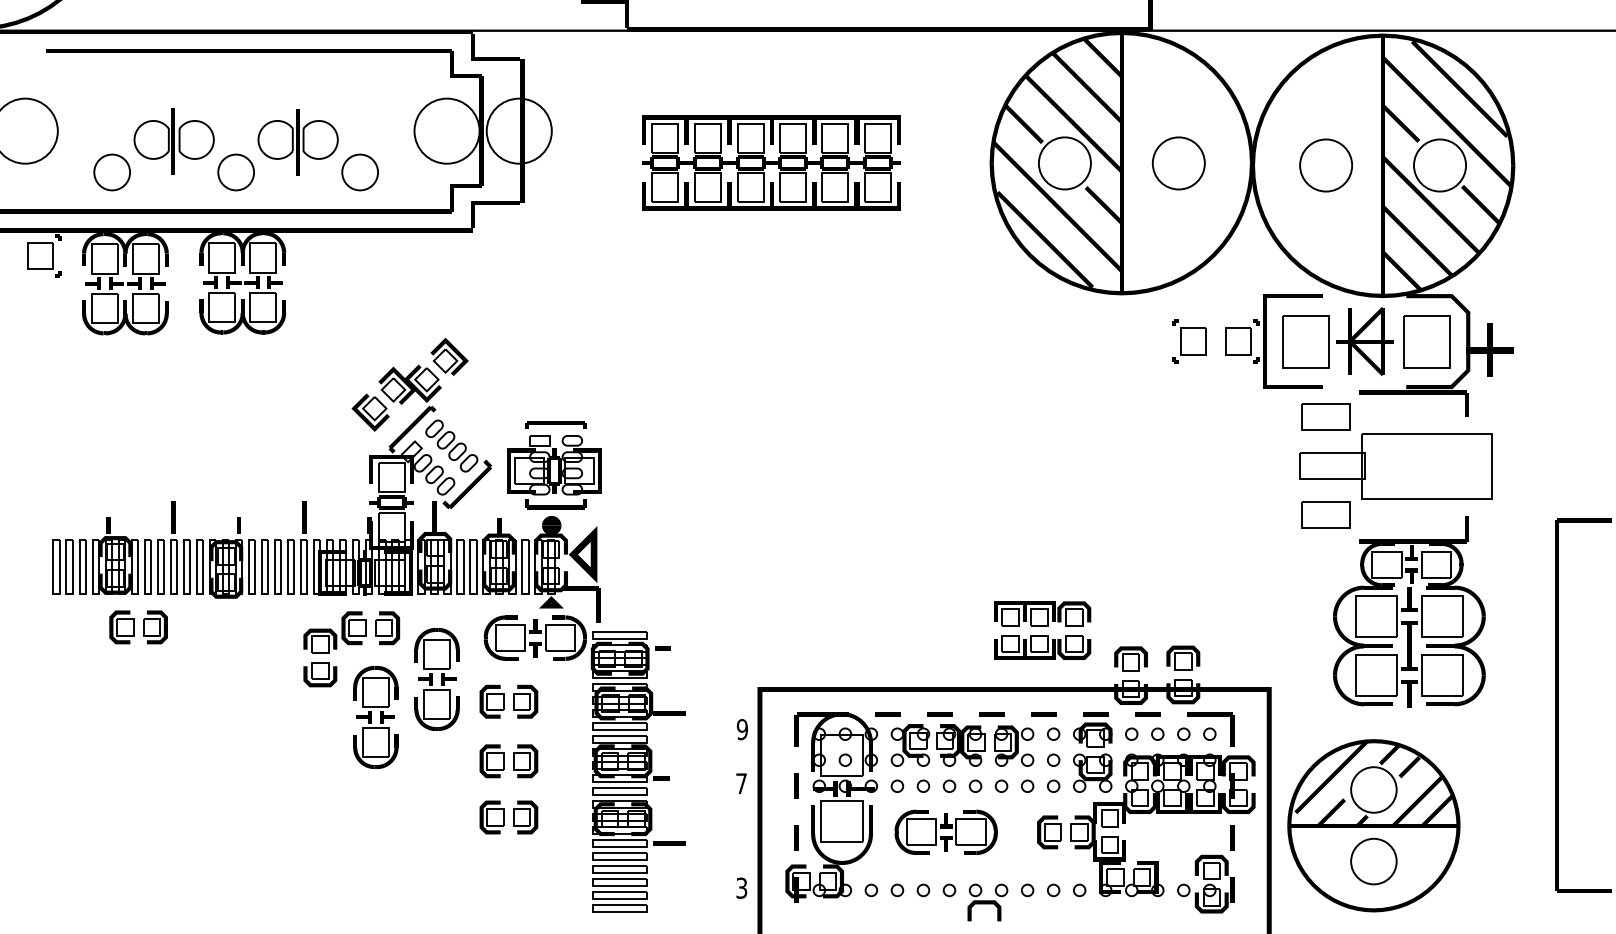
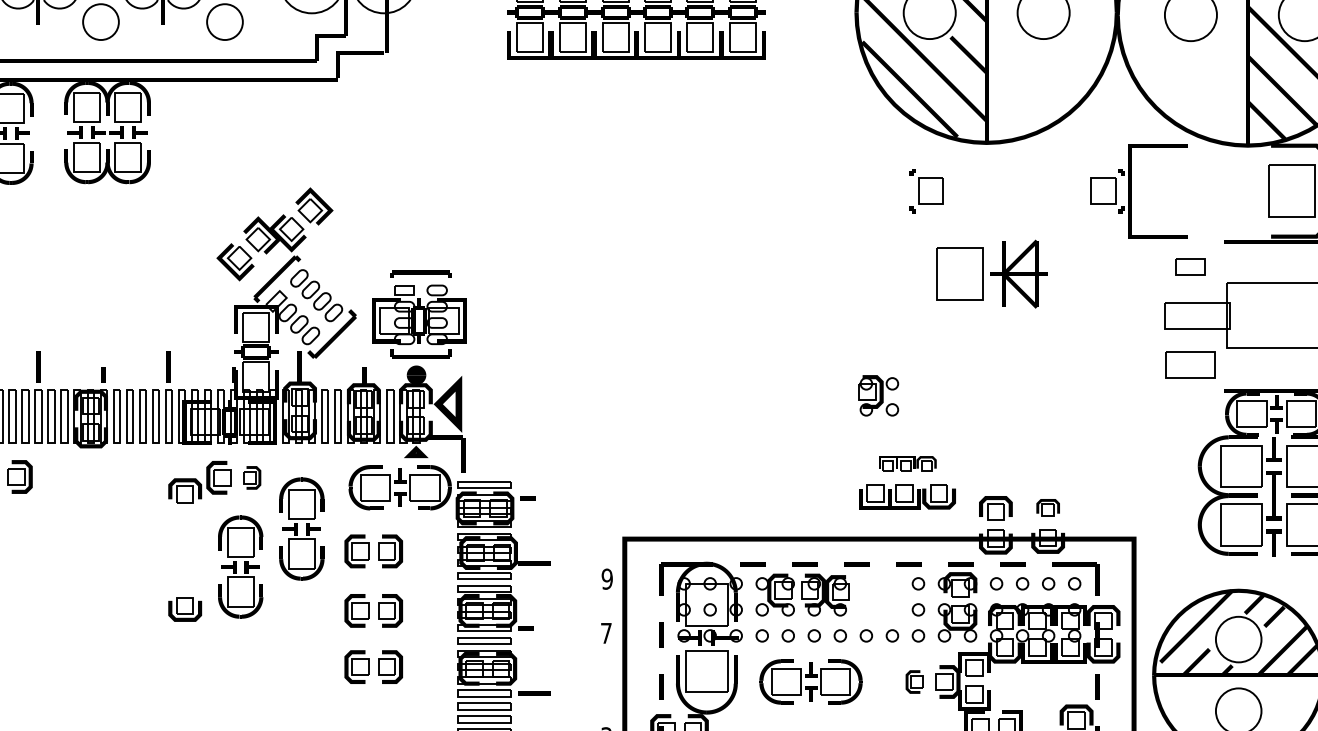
part: (1189, 341) -> (927, 191), moved
part: (1337, 341) -> (991, 274), moved
part: (1325, 416) -> (1190, 266), size x0.6
part: (1042, 613) -> (907, 463), size x0.6
part: (387, 628) -> (252, 478), size x0.7
part: (1183, 657) -> (1048, 507), size x0.7
part: (320, 674) -> (185, 609), moved
part: (1014, 745) -> (879, 395), moved
part: (1049, 832) -> (914, 682), size x0.7

